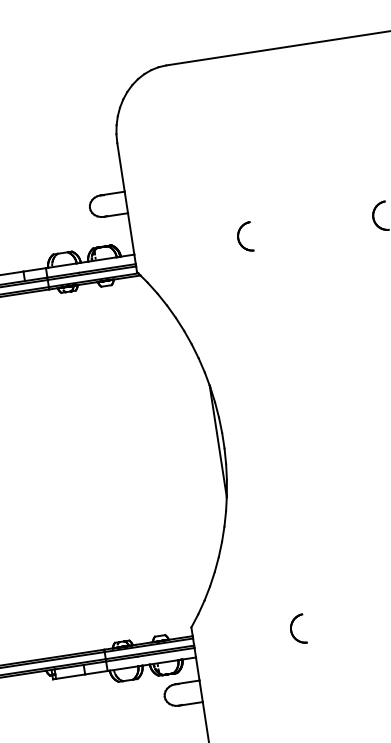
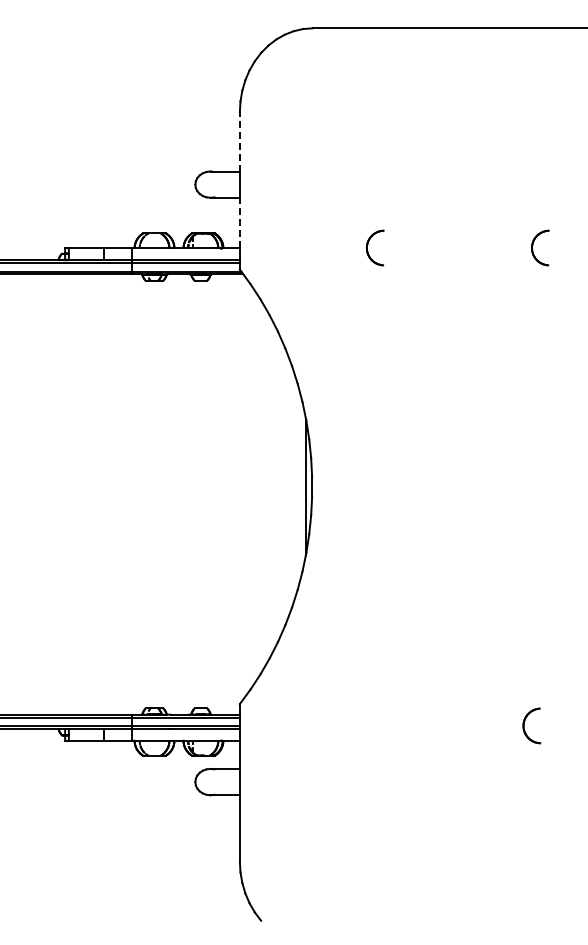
line: (120, 167) -> (239, 141), solid -> dashed
line: (130, 233) -> (239, 222), solid -> dashed
part: (291, 630) -> (359, 725), removed

